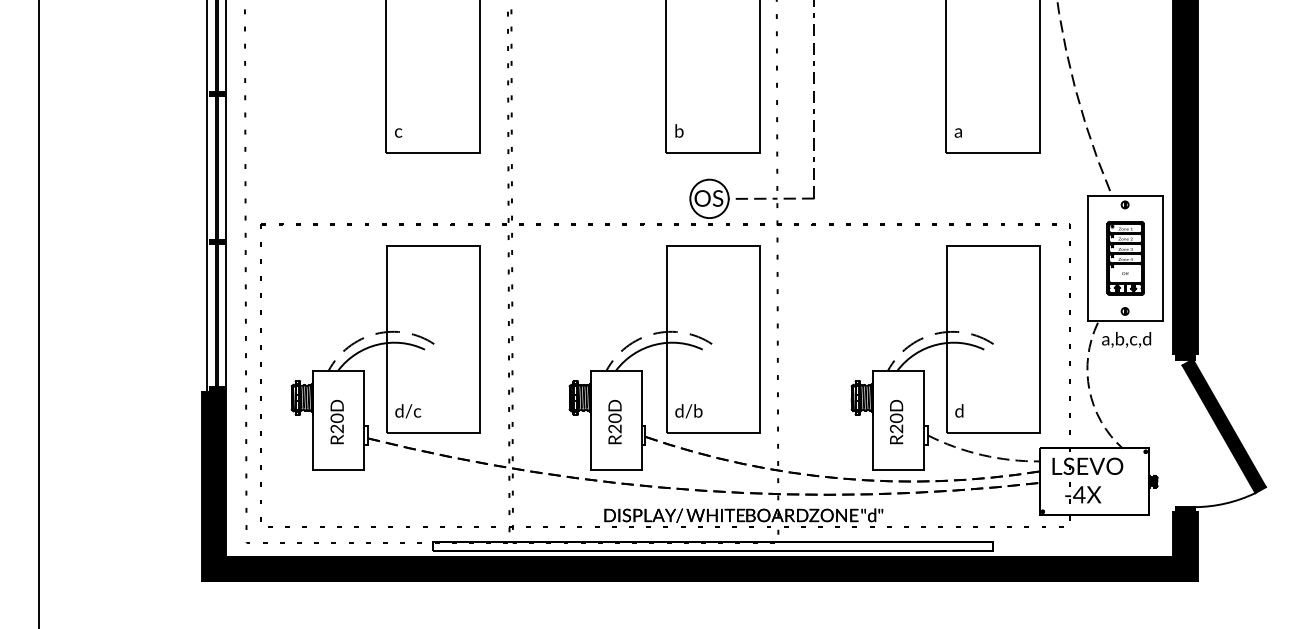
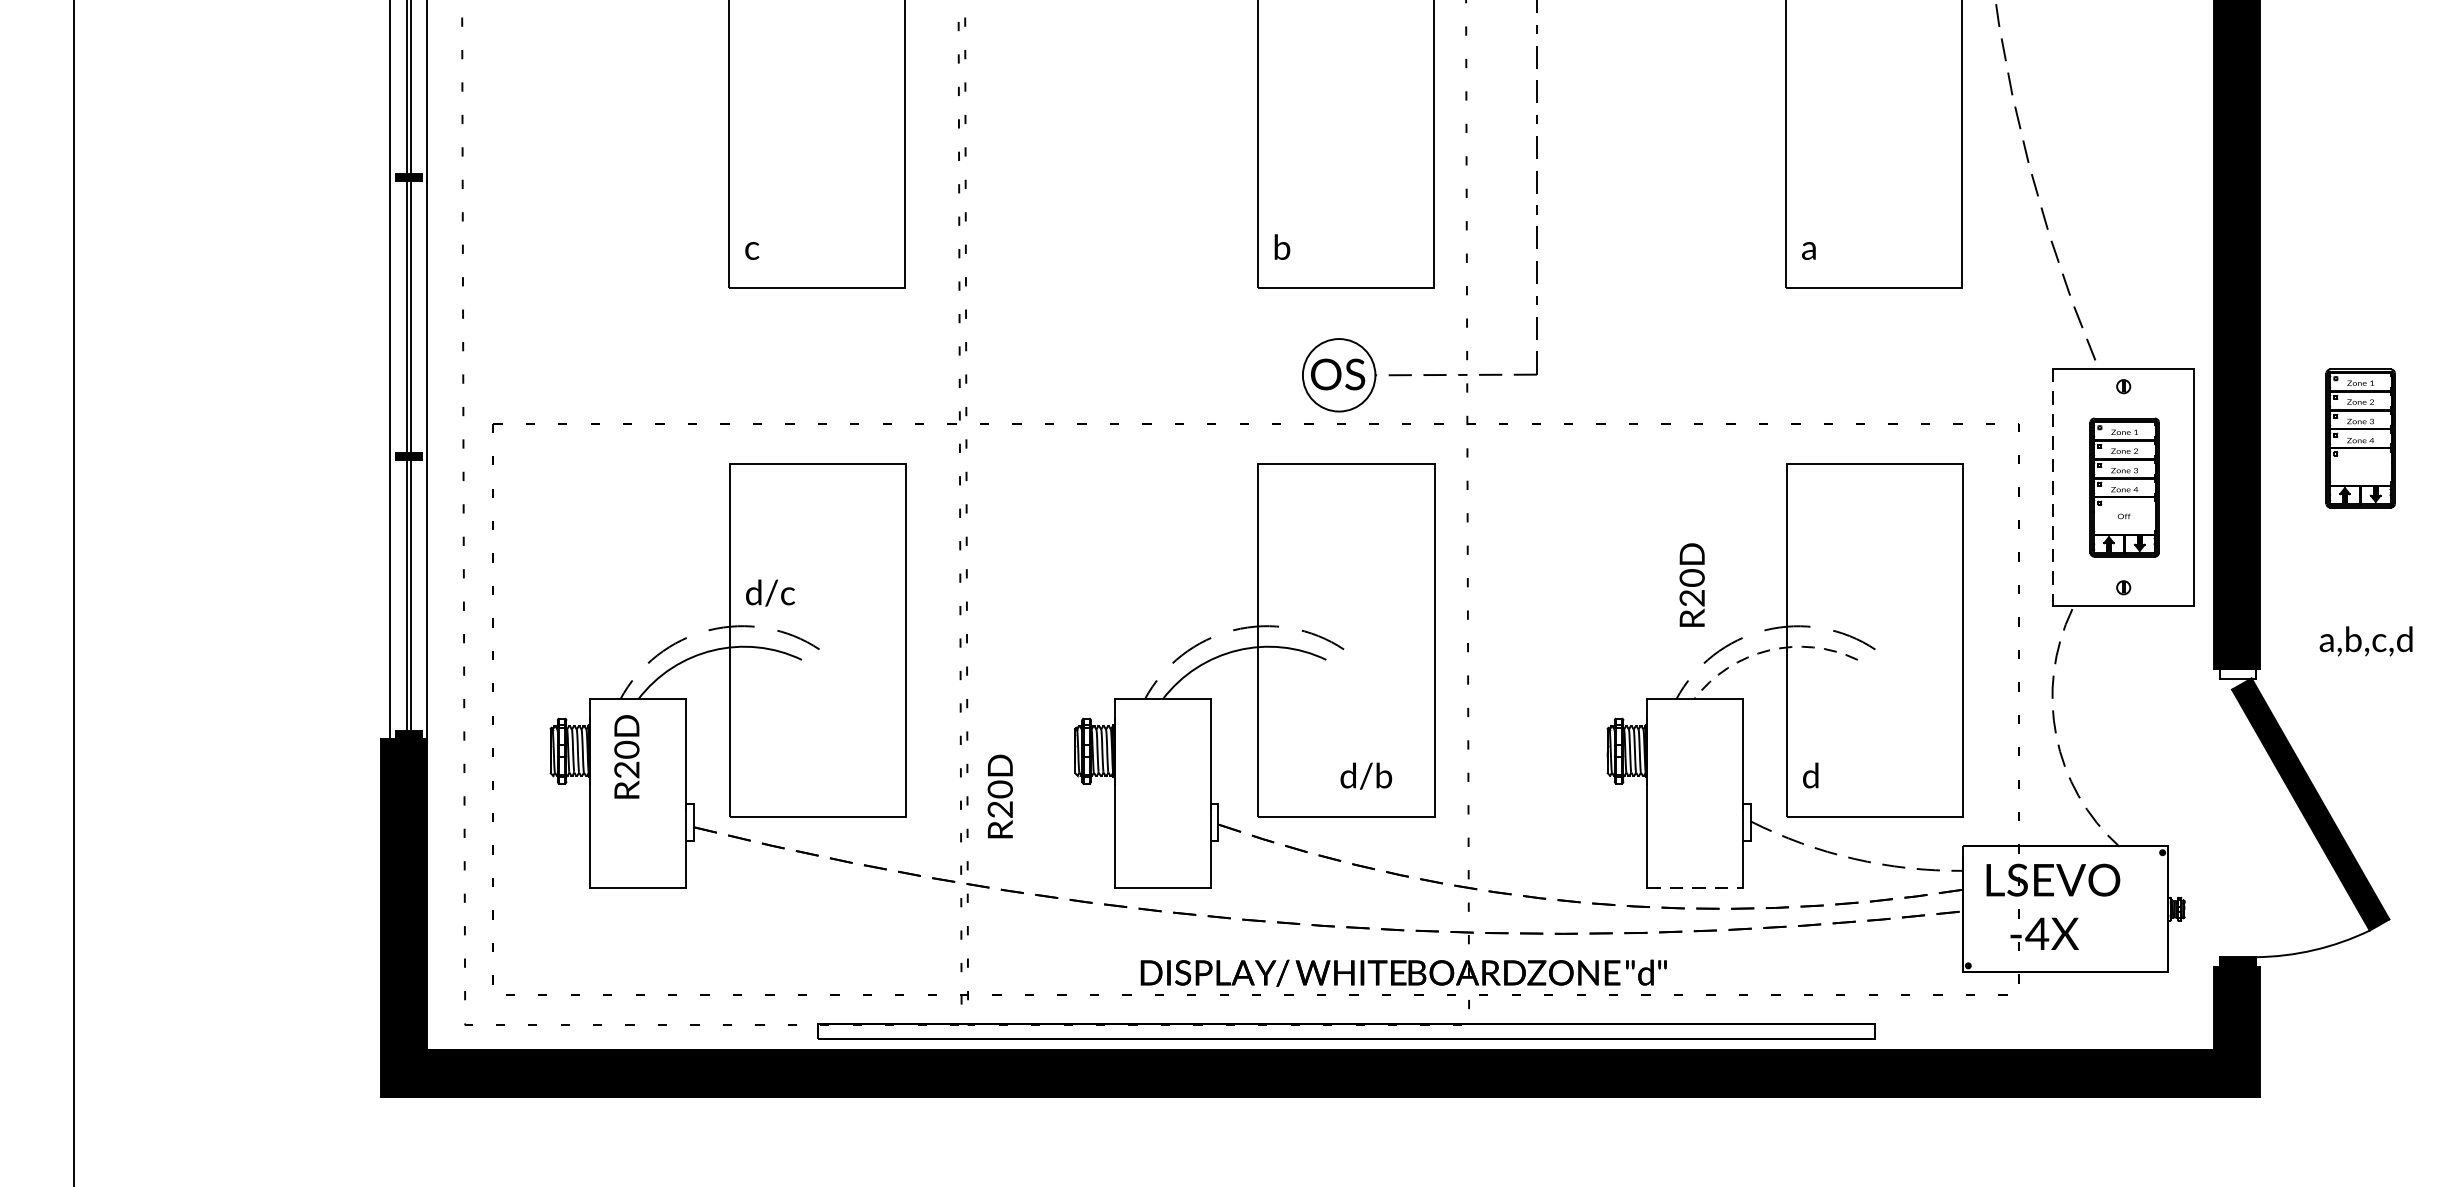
part: (1250, 232) -> (2360, 438), added
line: (1087, 258) -> (2052, 487), solid -> dashed
text: (1126, 339) -> (2366, 640), moved
arc: (937, 344) -> (1769, 650), solid -> dashed
fill: (1184, 356) -> (2235, 672), removed
text: (408, 411) -> (770, 593), moved
text: (688, 411) -> (1365, 776), moved
text: (336, 422) -> (625, 757), moved
text: (614, 422) -> (999, 797), moved
text: (896, 422) -> (1692, 585), moved
line: (898, 470) -> (1695, 887), solid -> dashed

